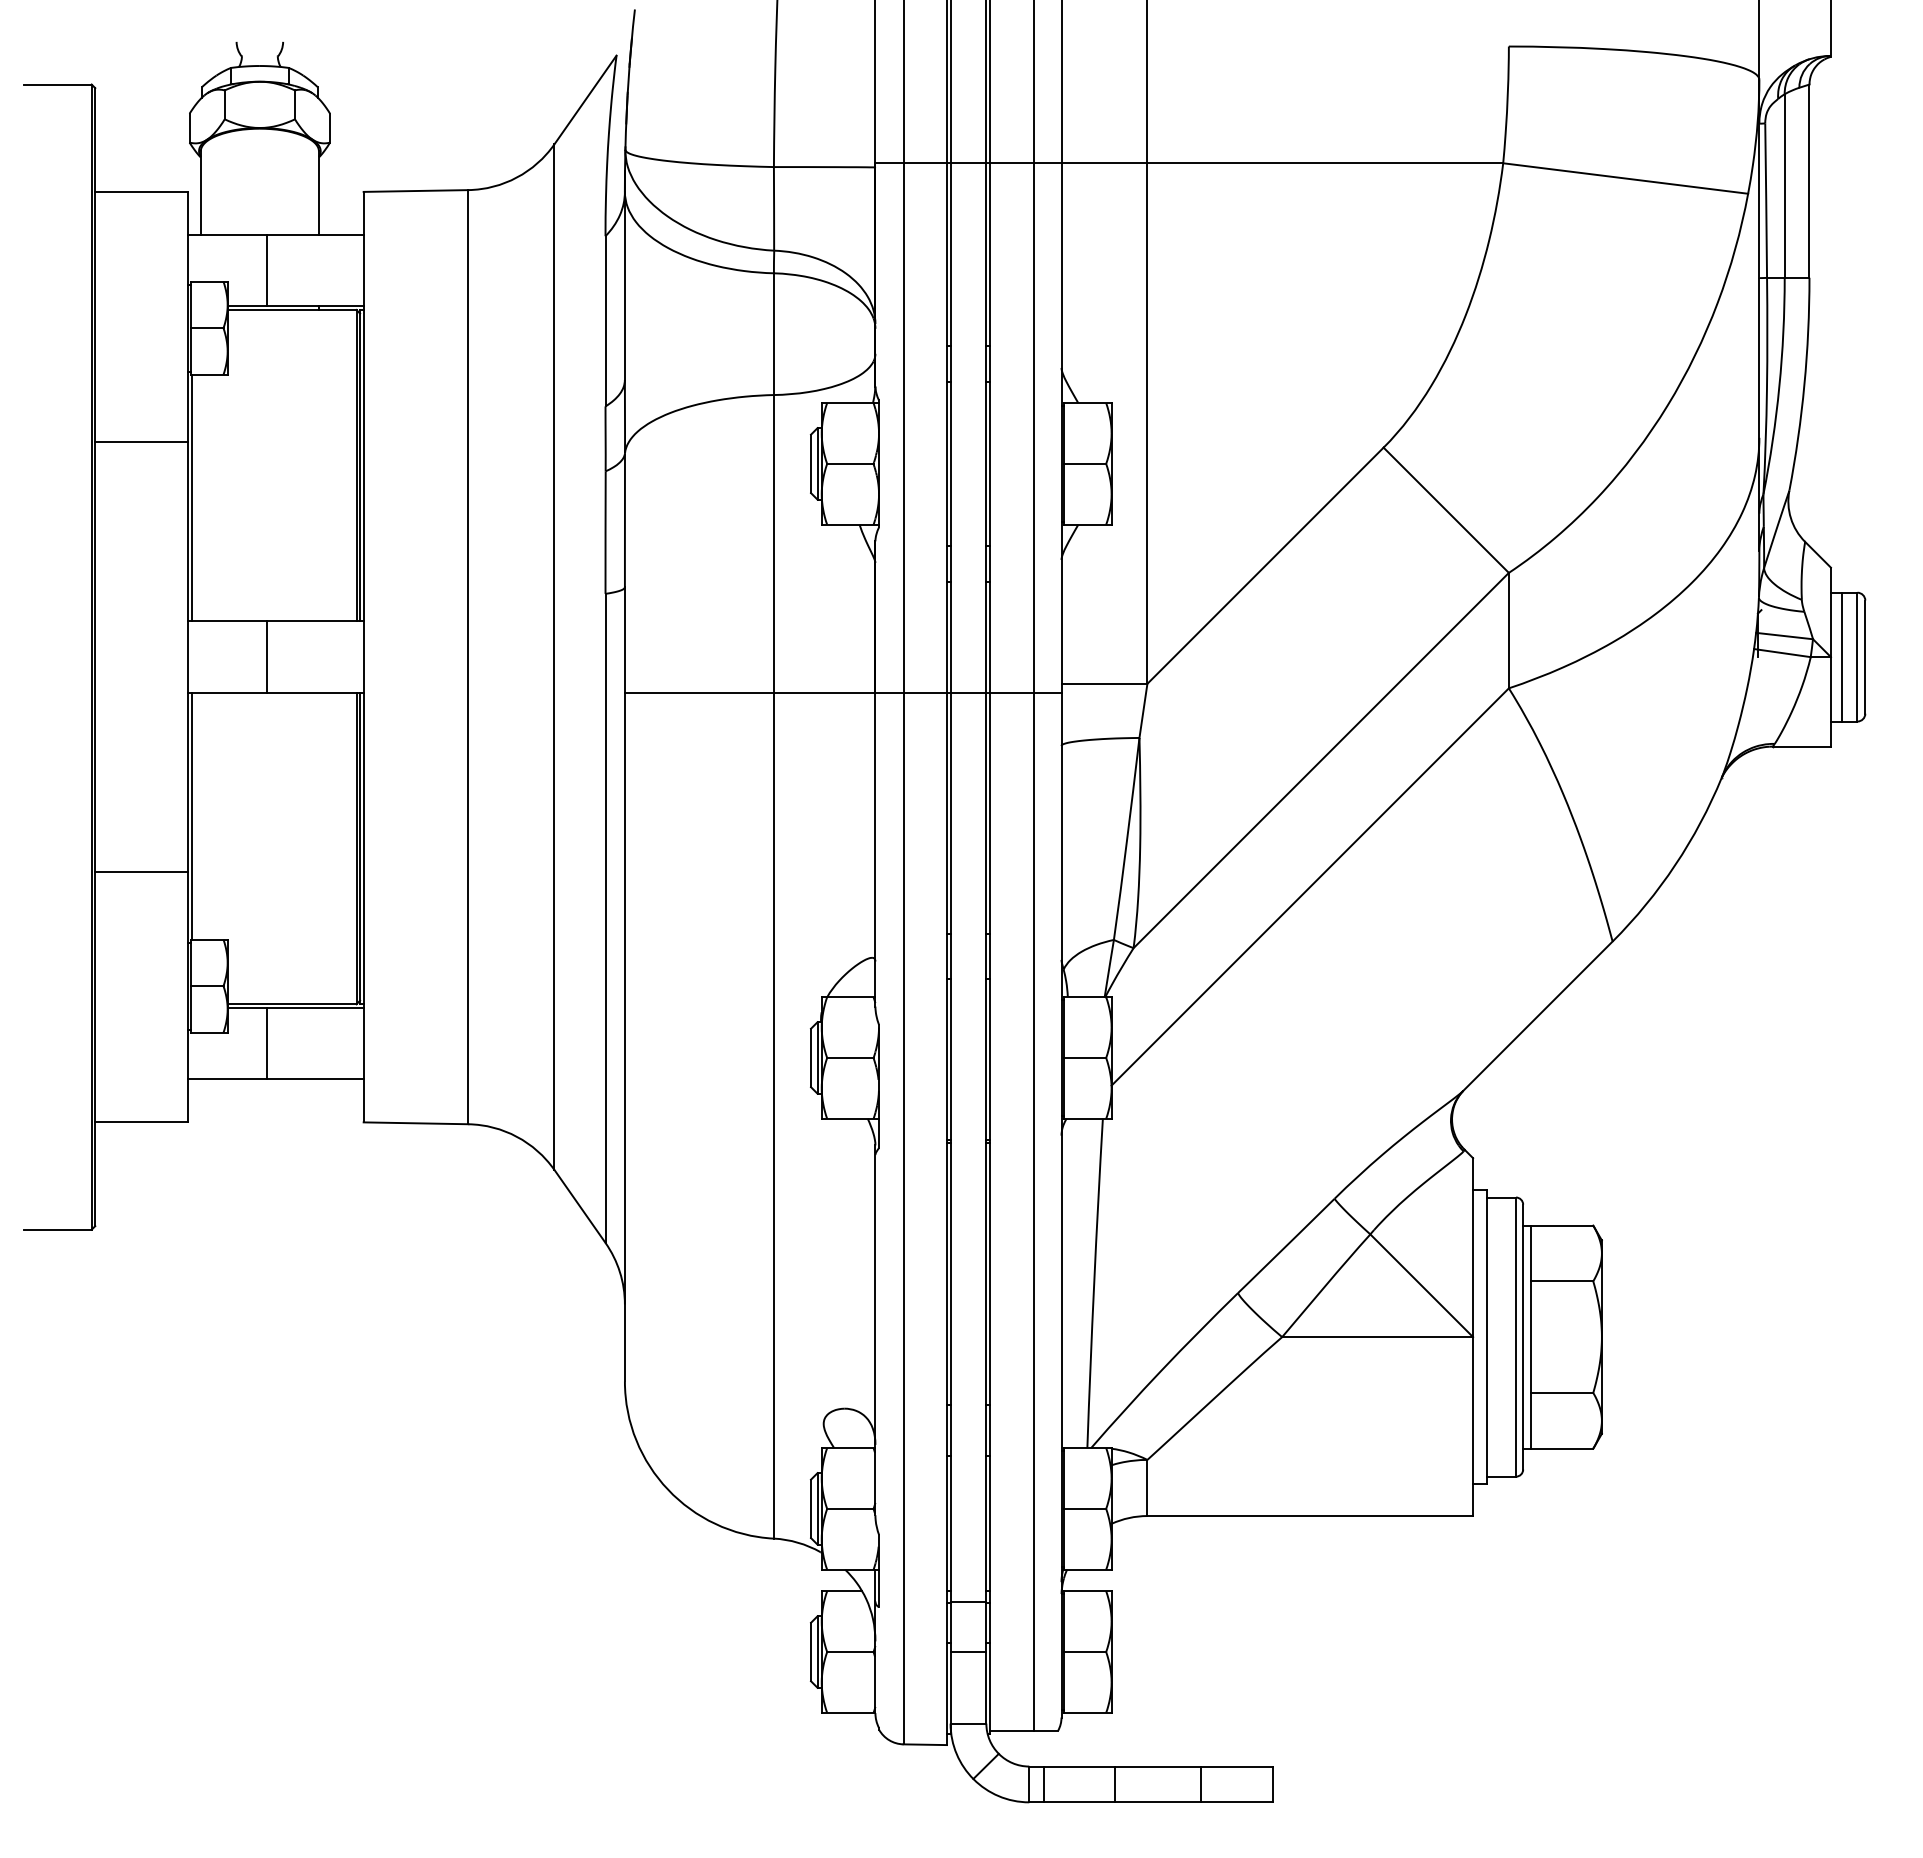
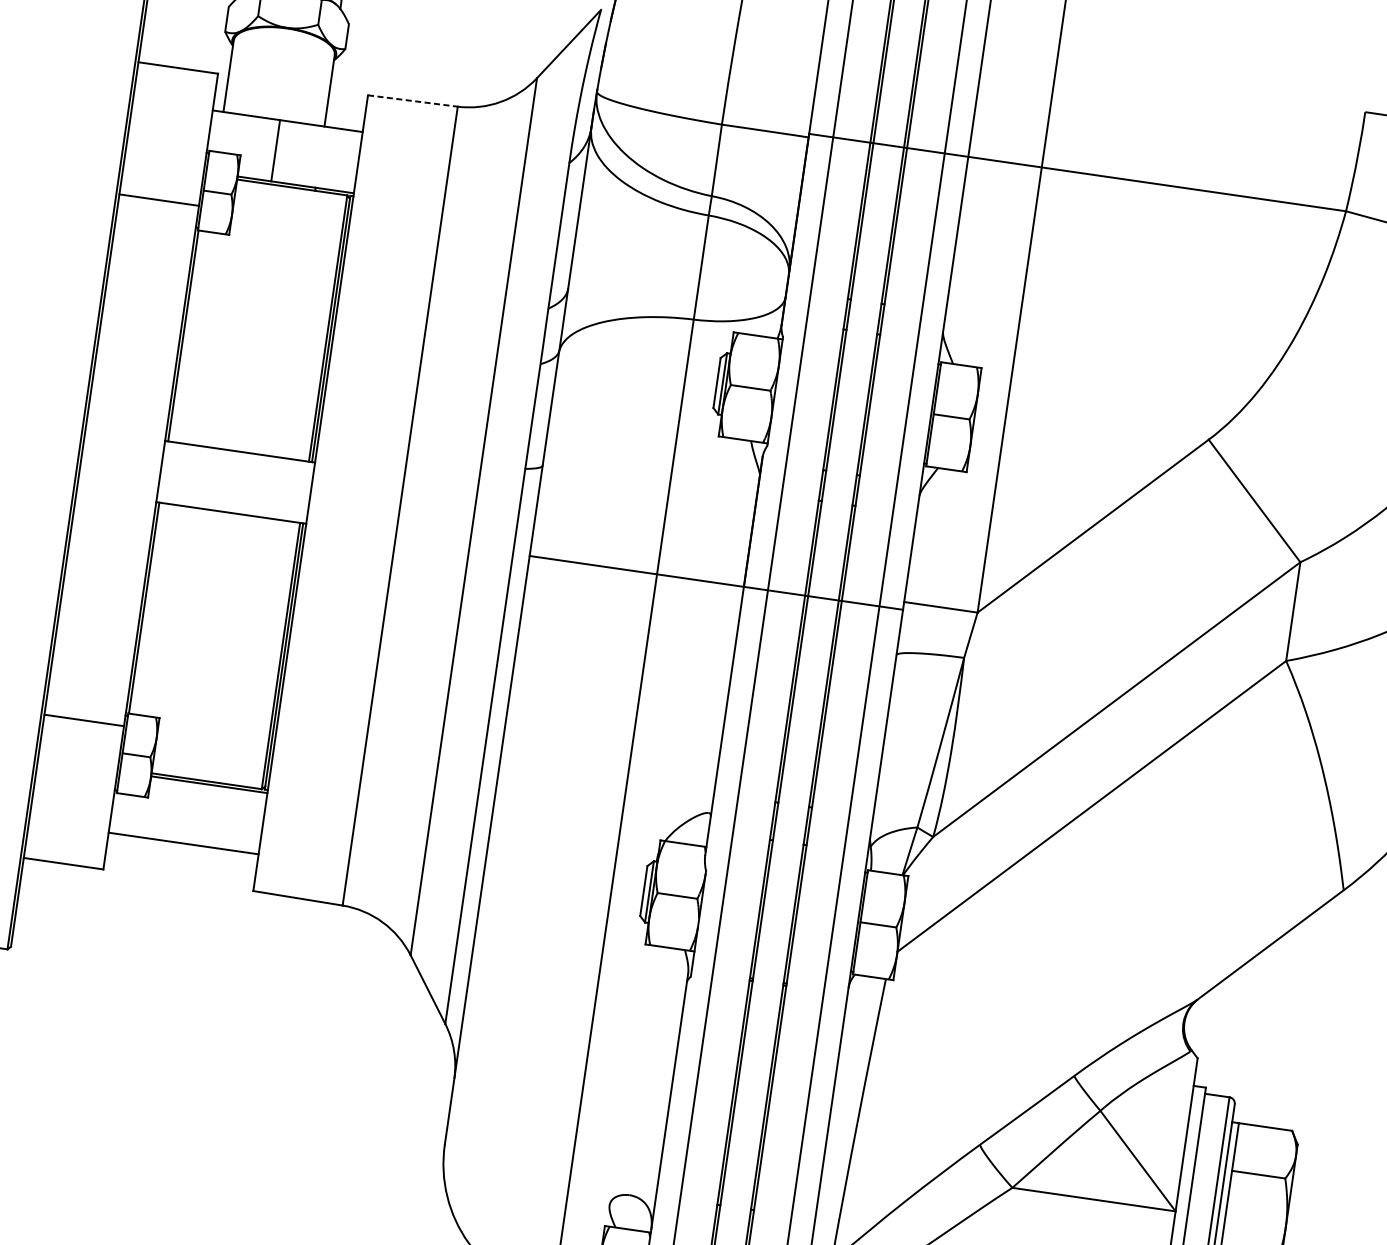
line: (416, 191) -> (413, 101), solid -> dashed
line: (141, 442) -> (158, 200), moved
line: (267, 656) -> (228, 480), removed
line: (141, 871) -> (84, 720), moved
line: (267, 1043) -> (180, 811), removed

